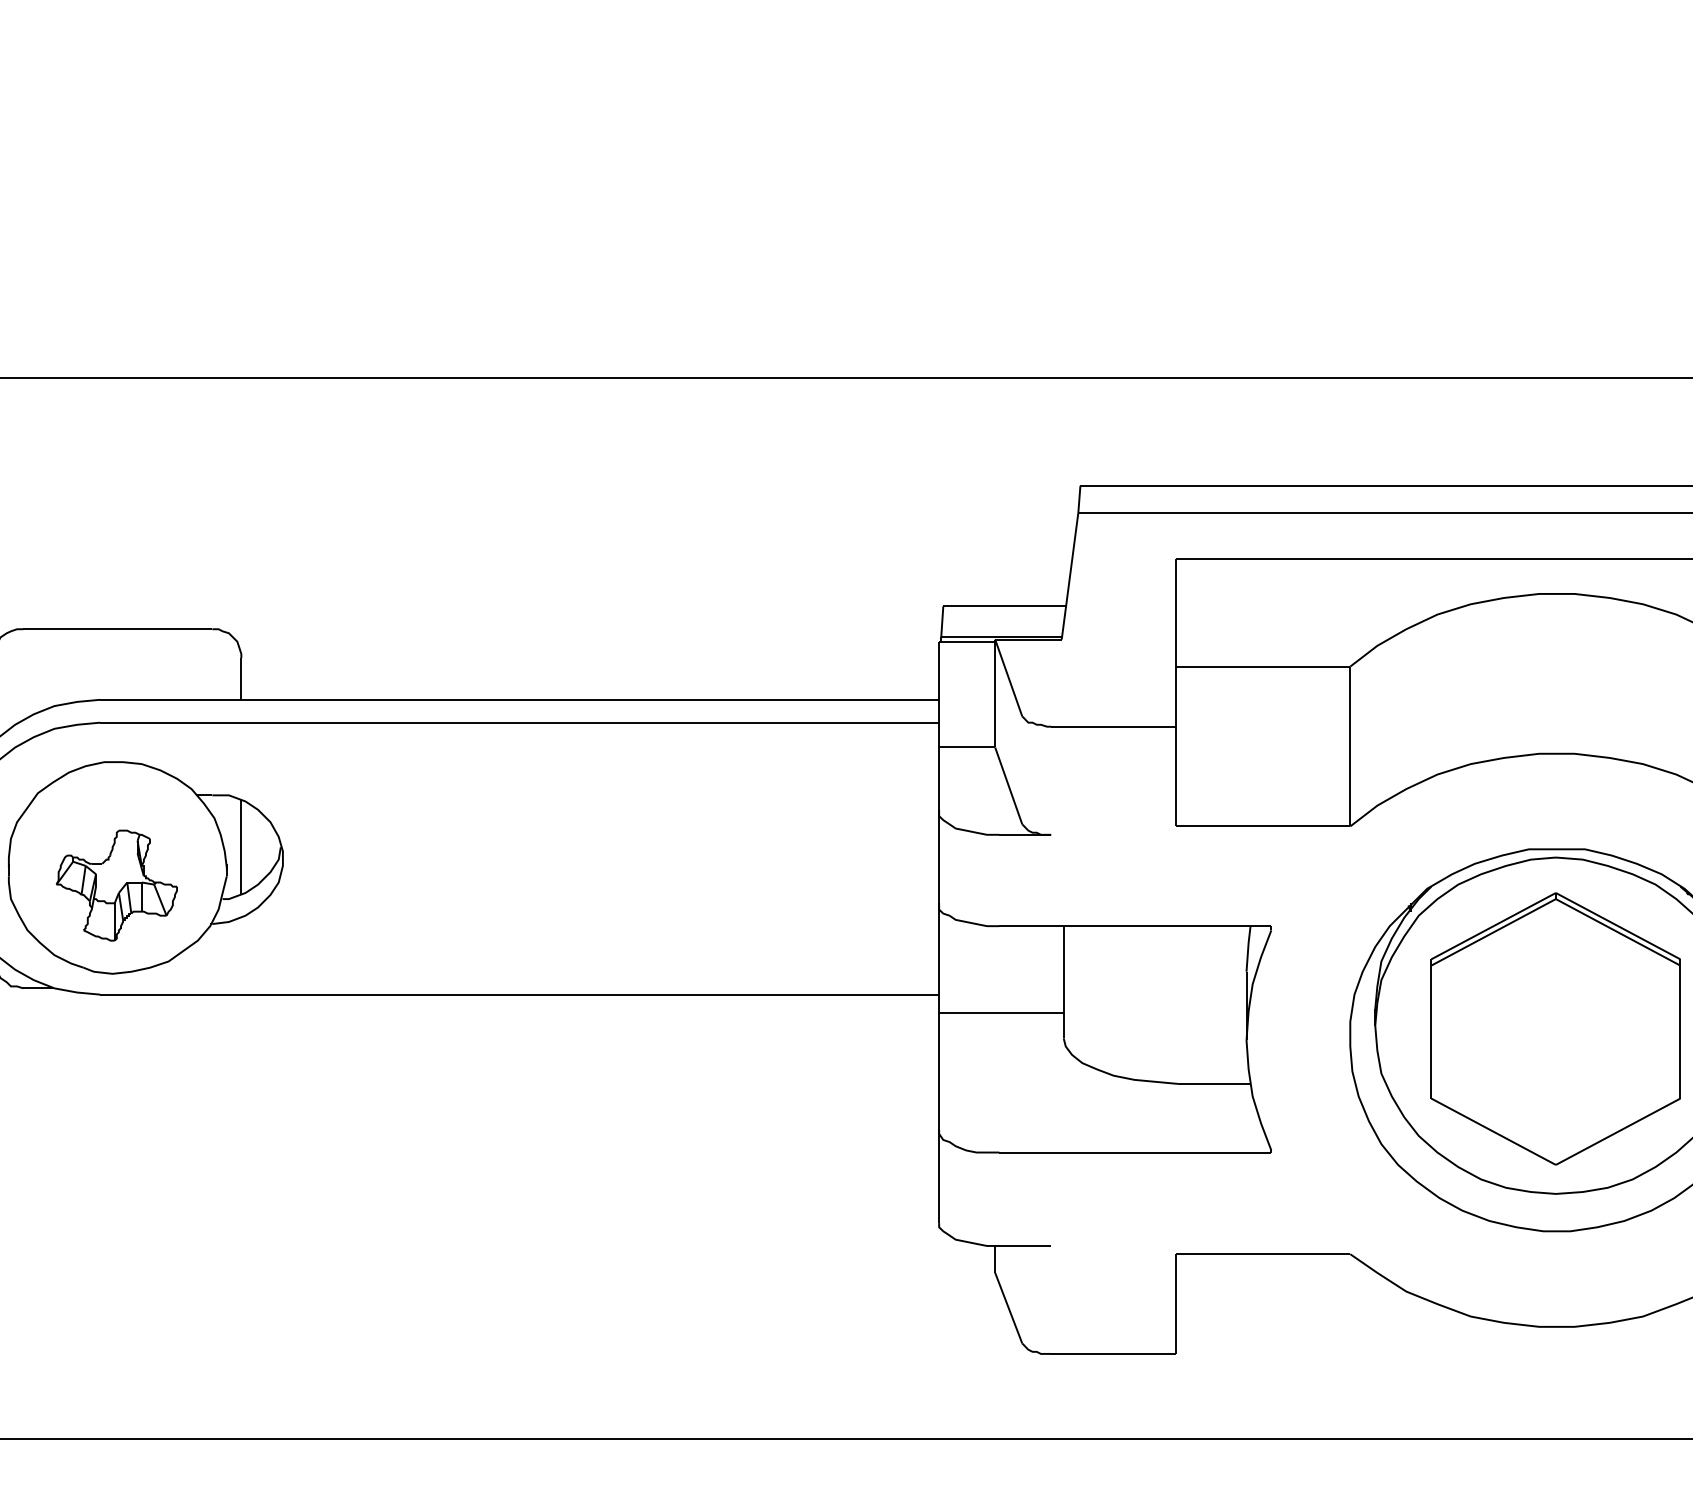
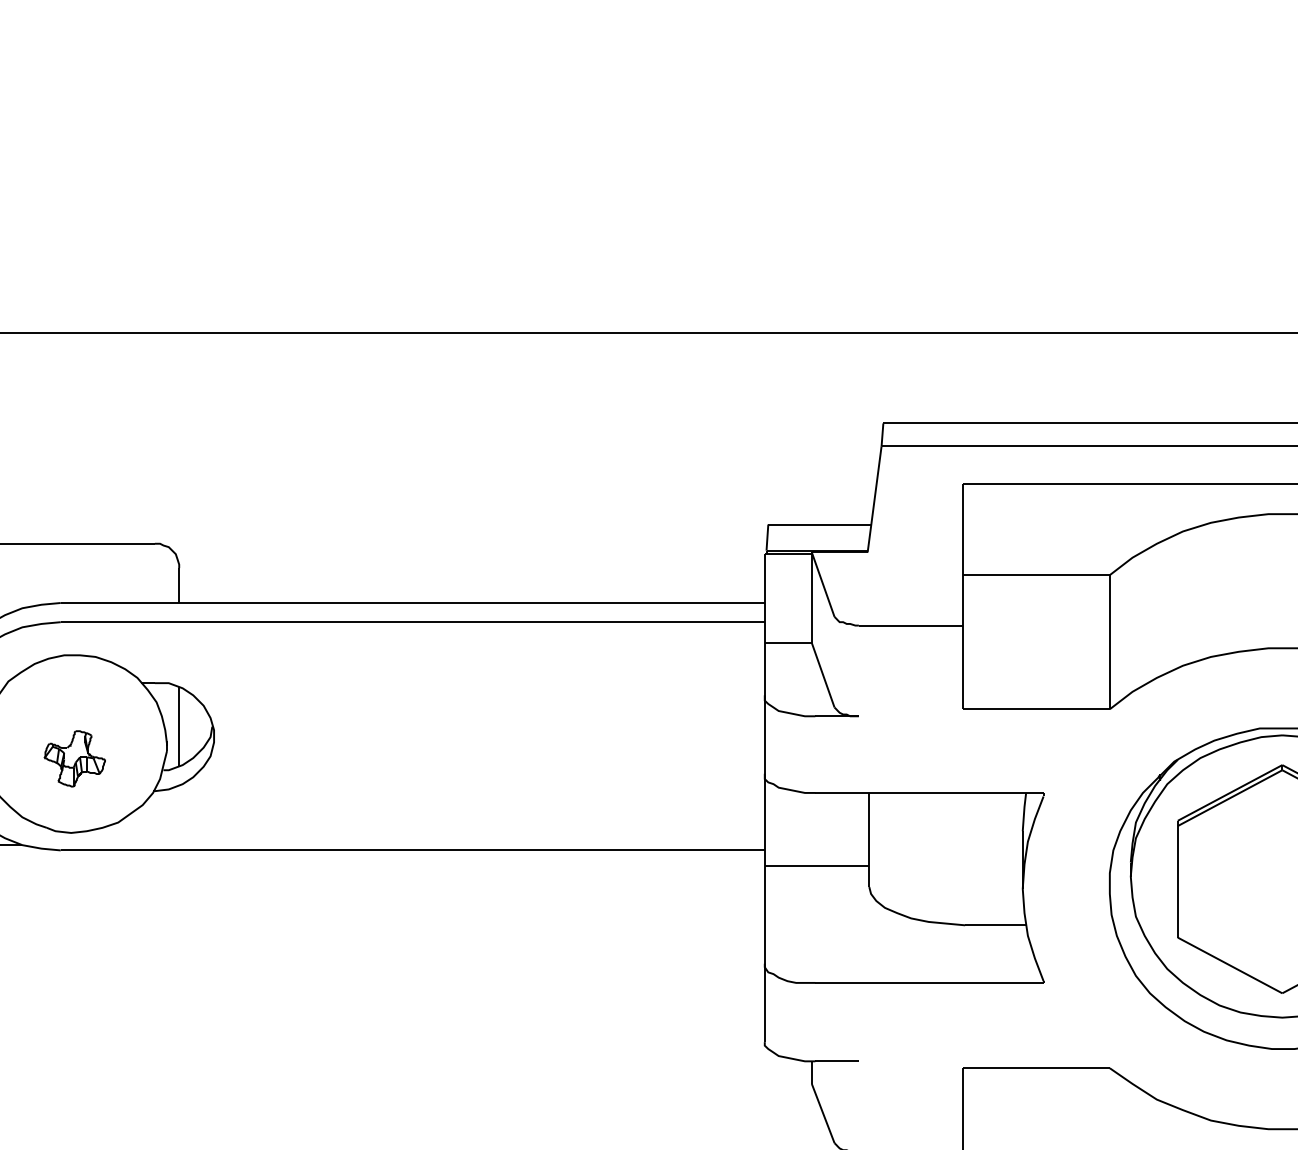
part: (116, 885) -> (74, 758), size x0.6

